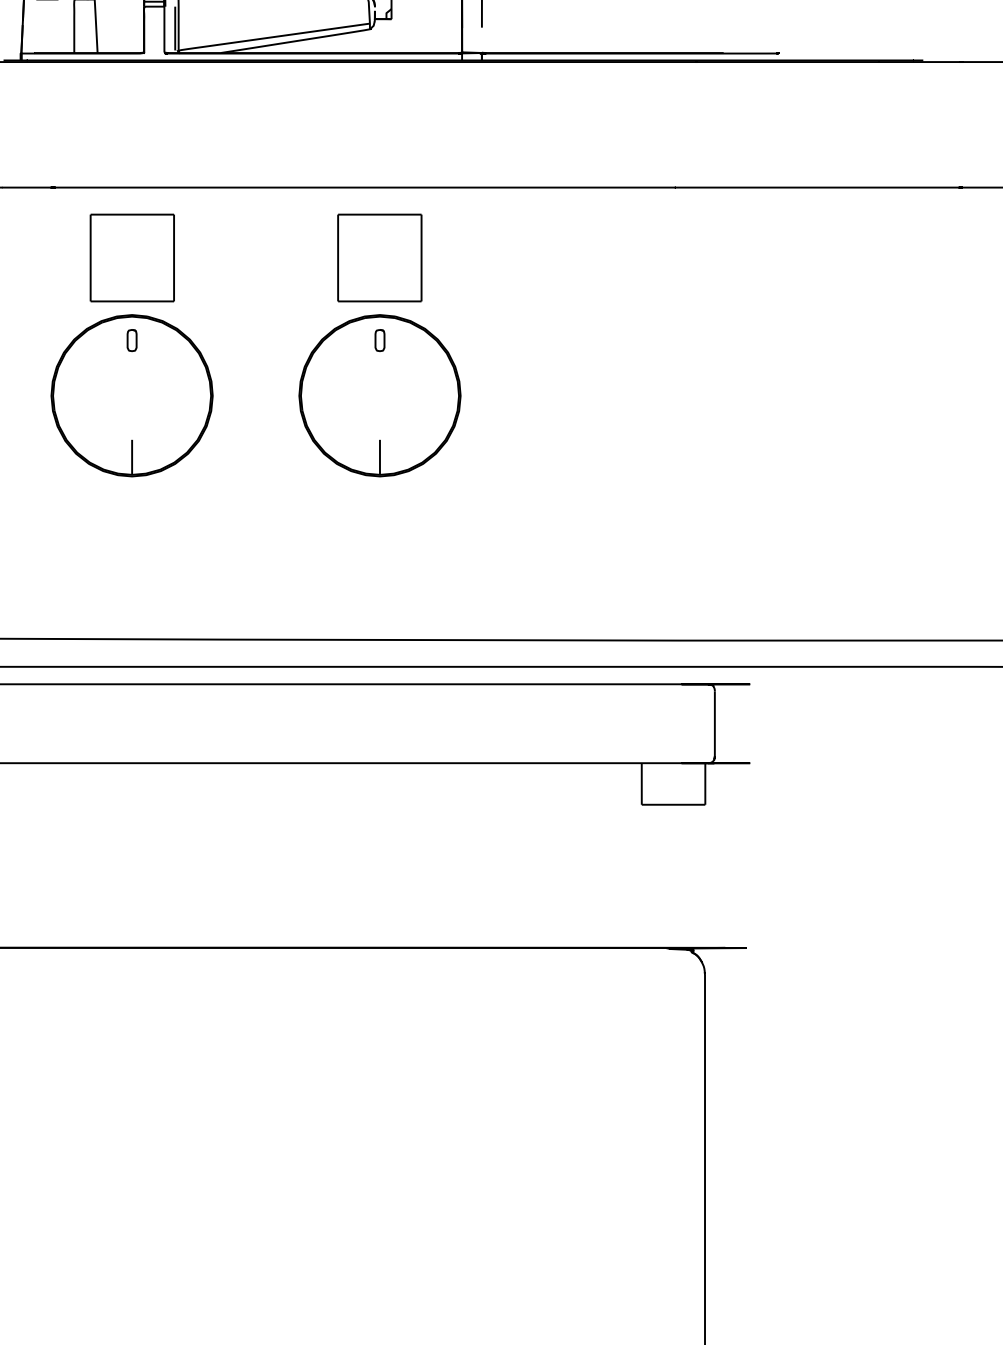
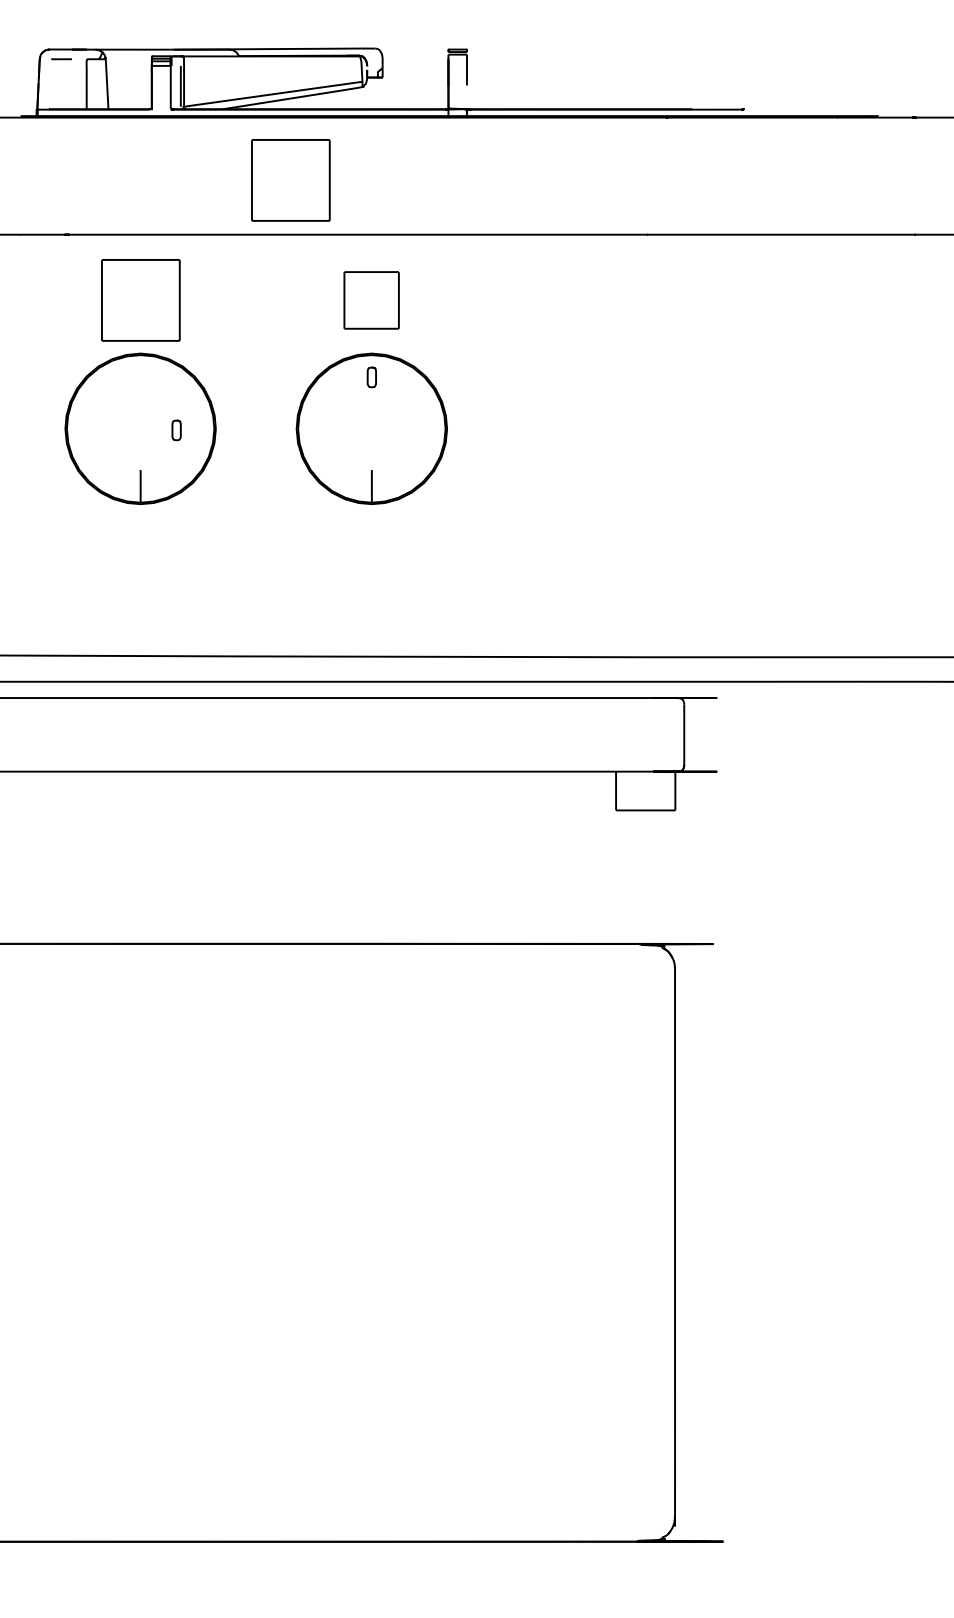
part: (292, 129) -> (290, 180), added
part: (379, 258) -> (371, 300), size x0.7
part: (131, 340) -> (176, 430), moved

